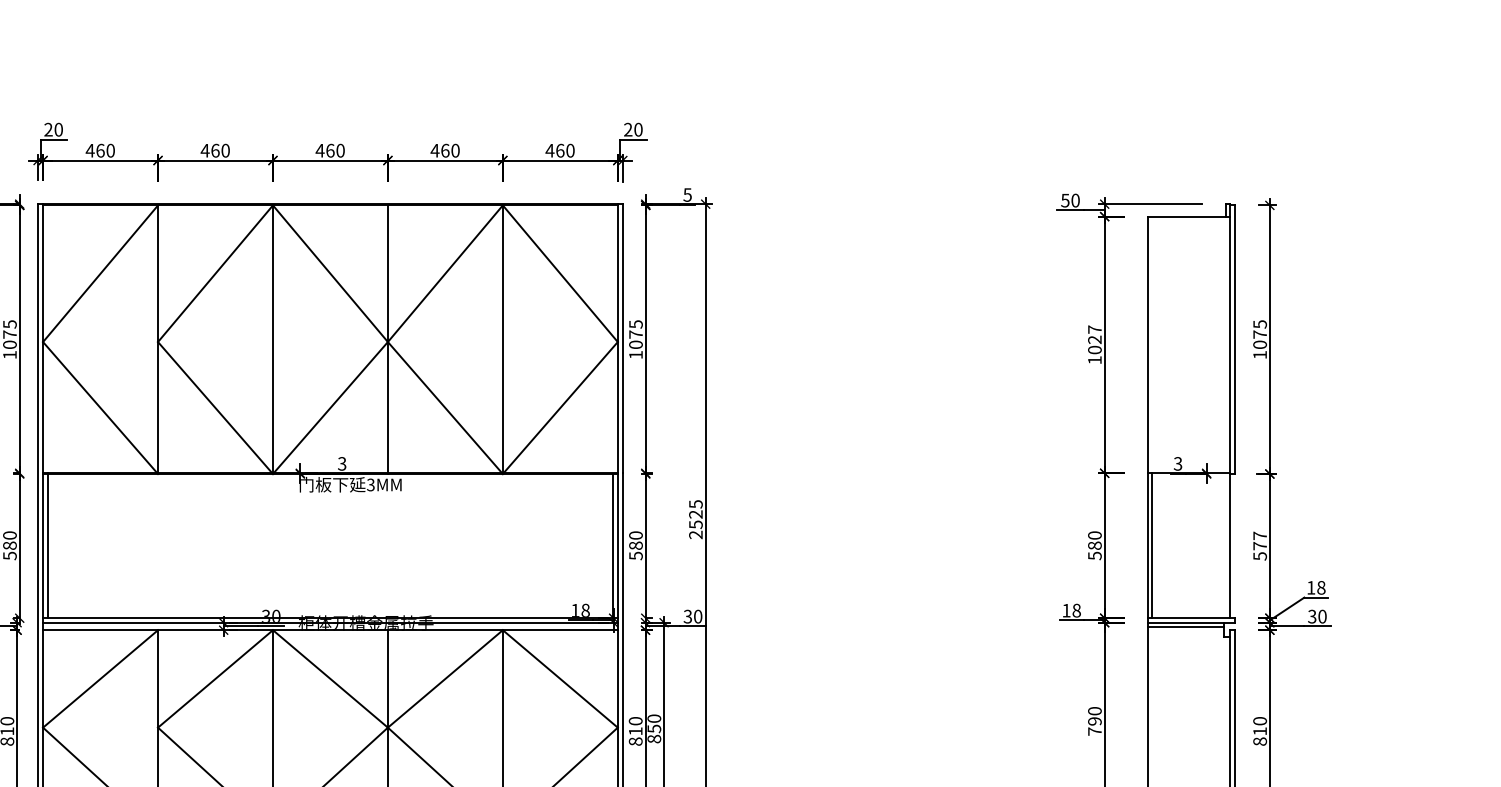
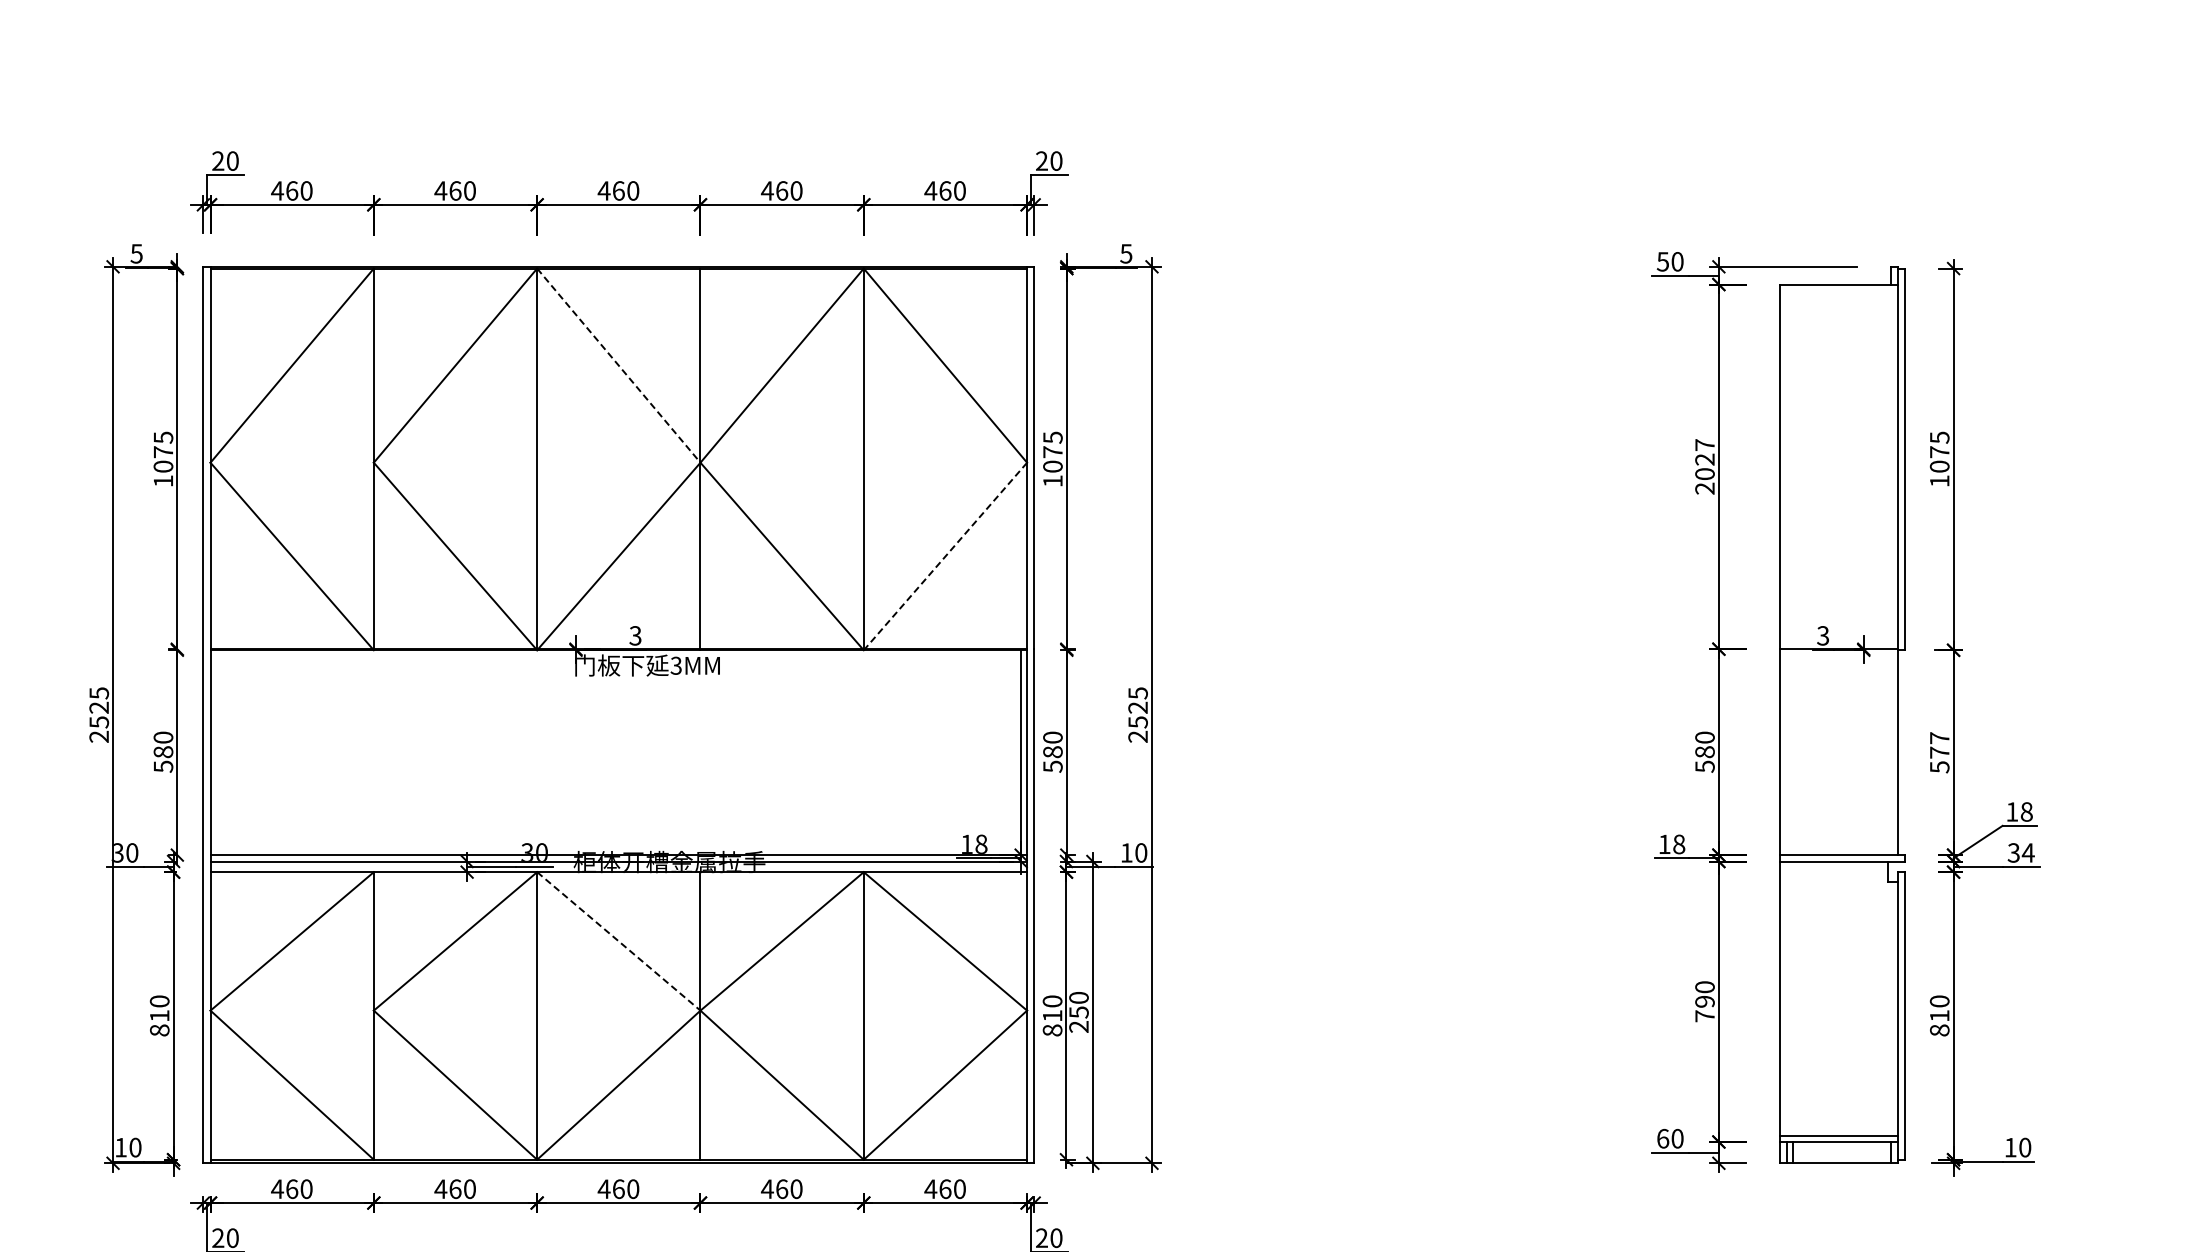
line: (330, 273) -> (618, 365), solid -> dashed
text: (1094, 360) -> (1704, 488), 1027 -> 2027
line: (560, 408) -> (945, 556), solid -> dashed
line: (47, 545) -> (216, 752), removed
line: (1152, 545) -> (1786, 752), removed
text: (687, 616) -> (1126, 852), 30 -> 10
text: (1321, 616) -> (2027, 852), 30 -> 34
line: (1186, 626) -> (1834, 867), removed
line: (330, 679) -> (619, 941), solid -> dashed
text: (653, 738) -> (1078, 1026), 850 -> 250

